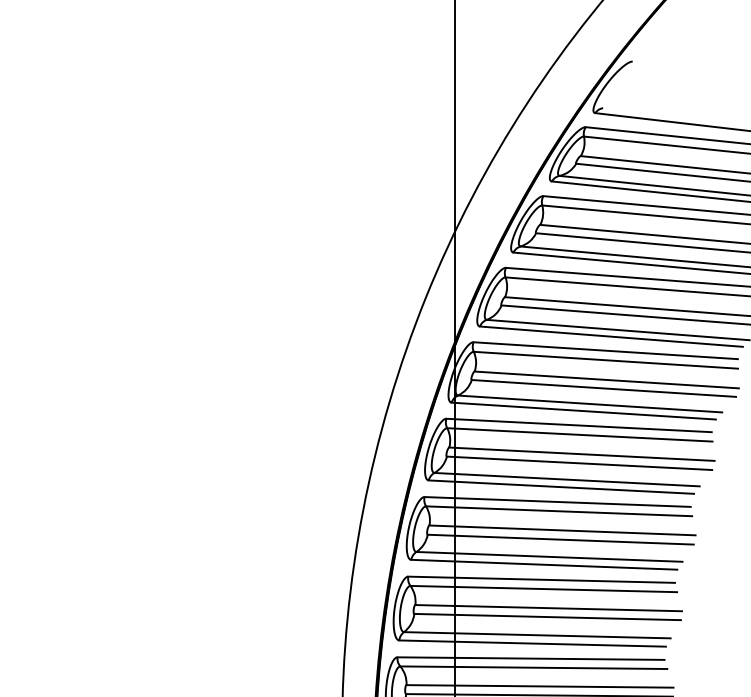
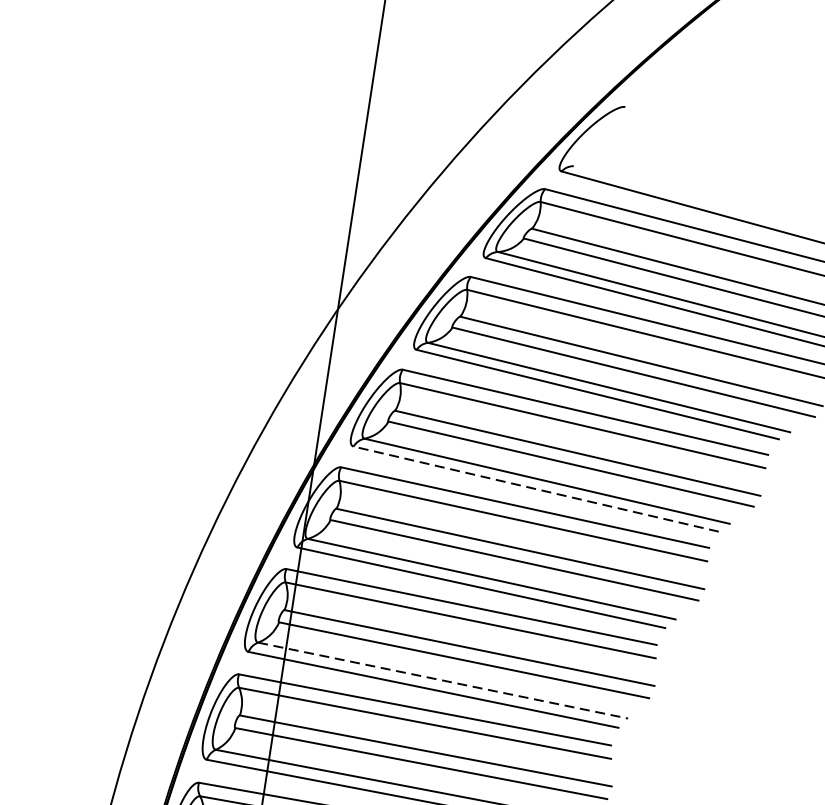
line: (611, 336) -> (536, 488), solid -> dashed
line: (567, 479) -> (443, 680), solid -> dashed

